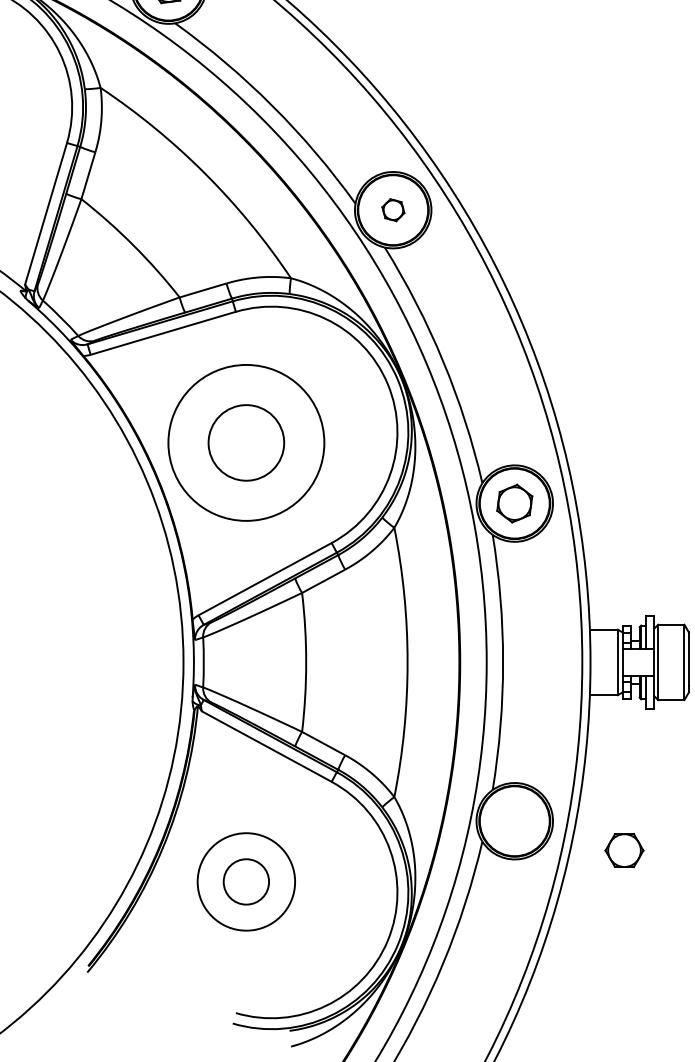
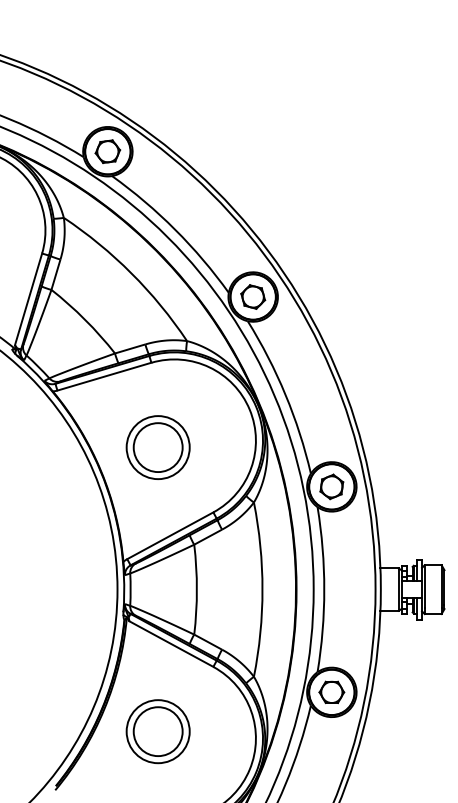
part: (393, 209) -> (253, 296), size x1.67
circle: (245, 442) -> (157, 447), size x0.62
part: (623, 849) -> (331, 691), moved
circle: (245, 881) -> (157, 731), size x1.67

